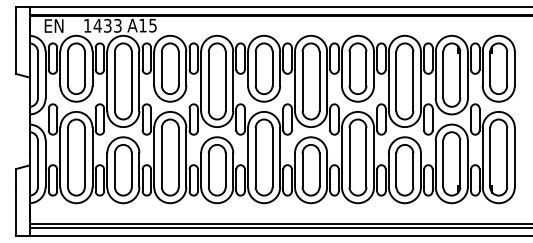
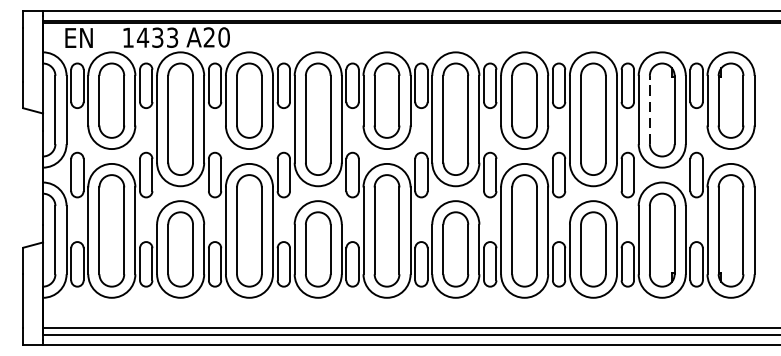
text: (147, 25) -> (216, 37), A15 -> A20
line: (443, 74) -> (650, 109), solid -> dashed

